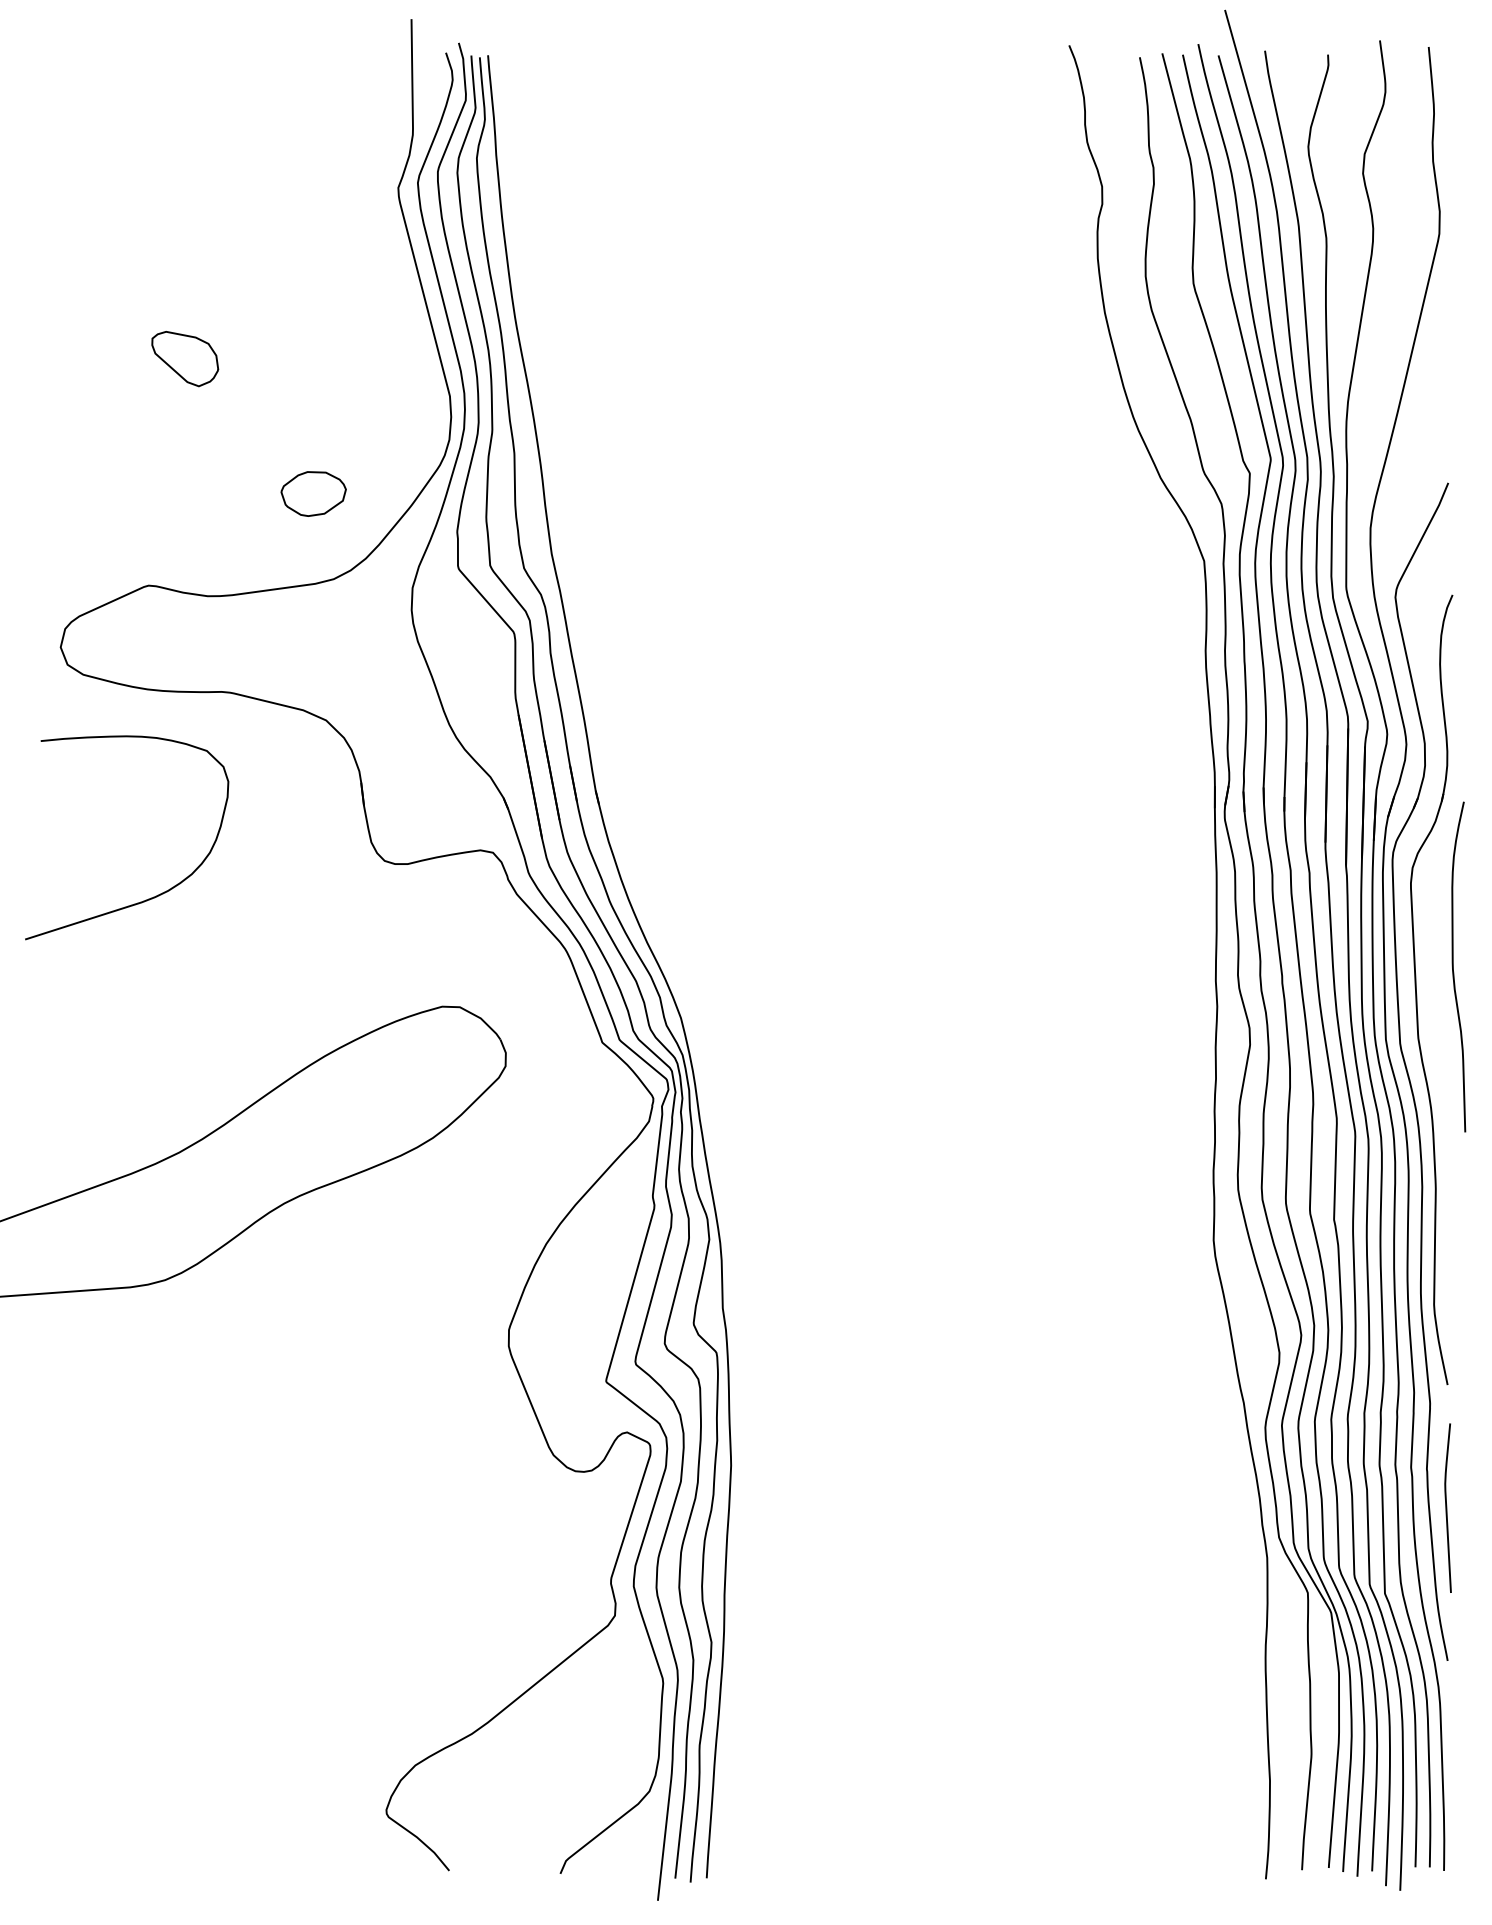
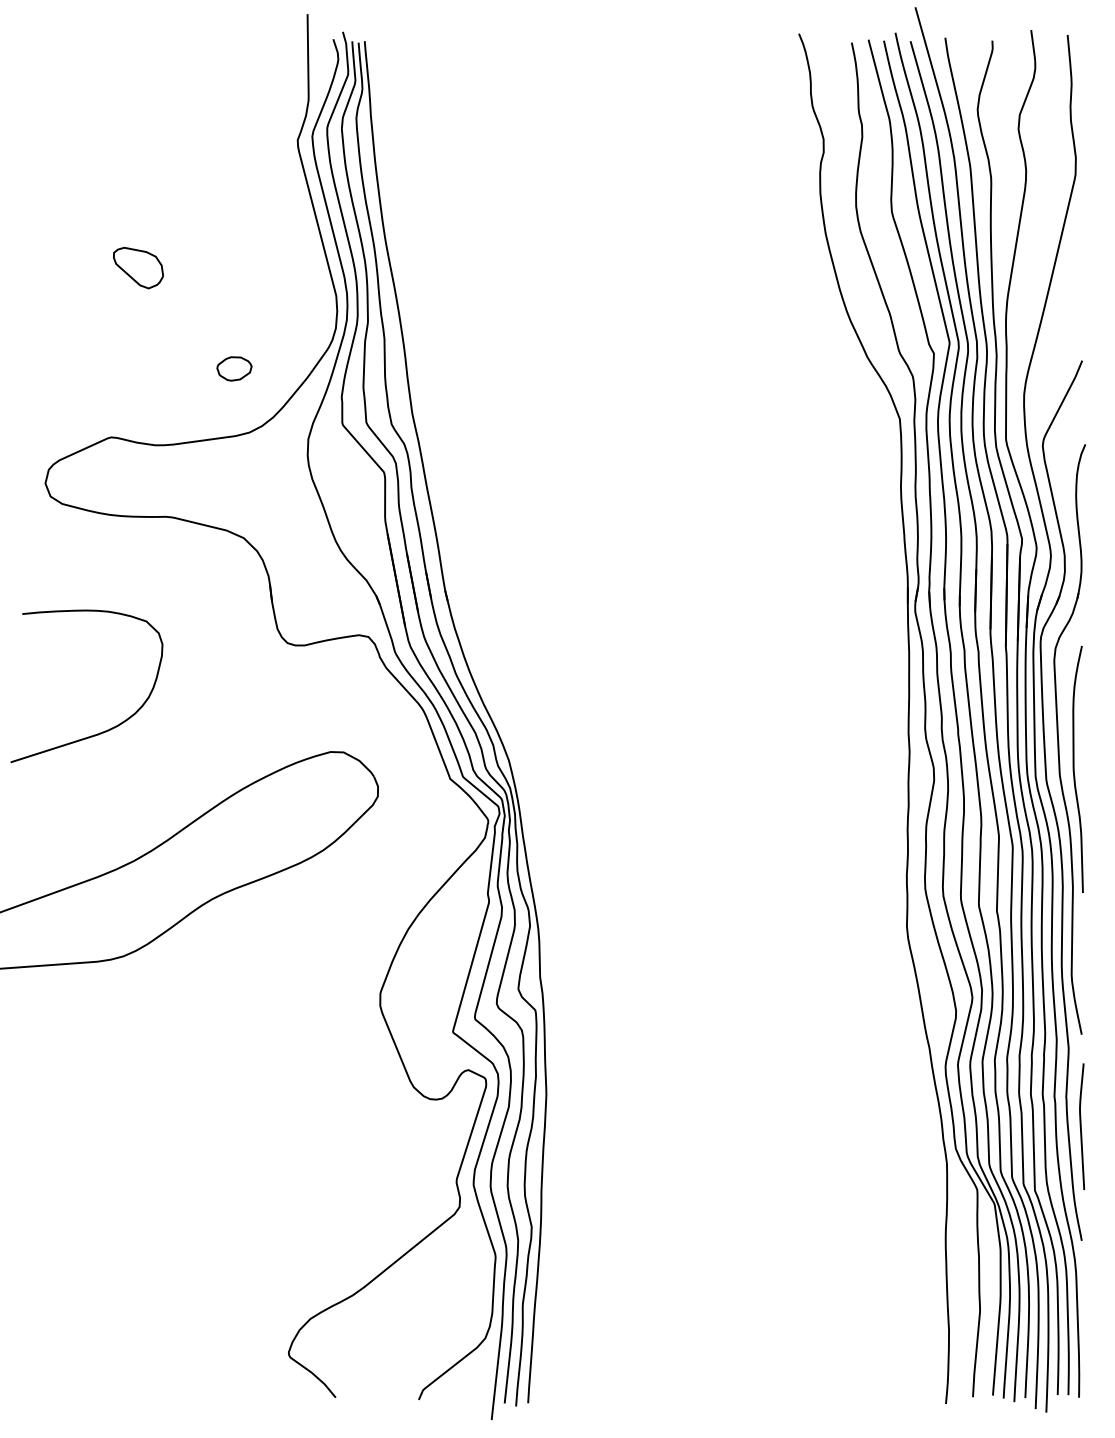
part: (313, 493) -> (234, 368), size x0.71
curve: (153, 896) -> (106, 730), moved
curve: (1453, 966) -> (1074, 769), moved

